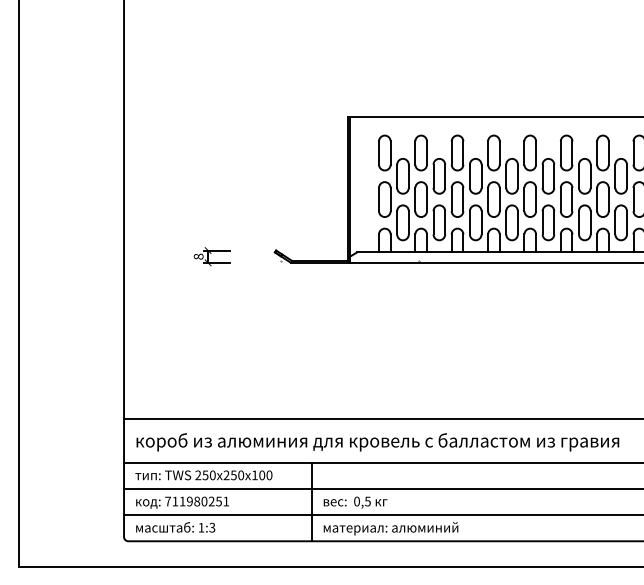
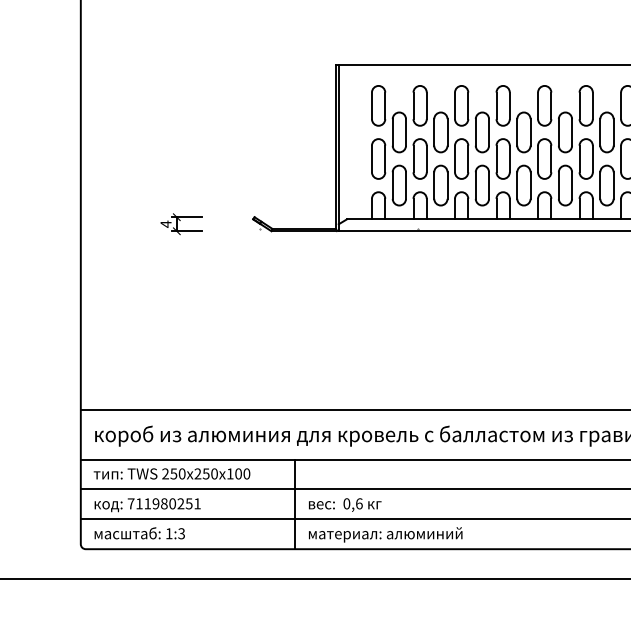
text: (198, 256) -> (165, 224), 8 -> 4
text: (367, 501) -> (358, 503), 0,5 -> 0,6

